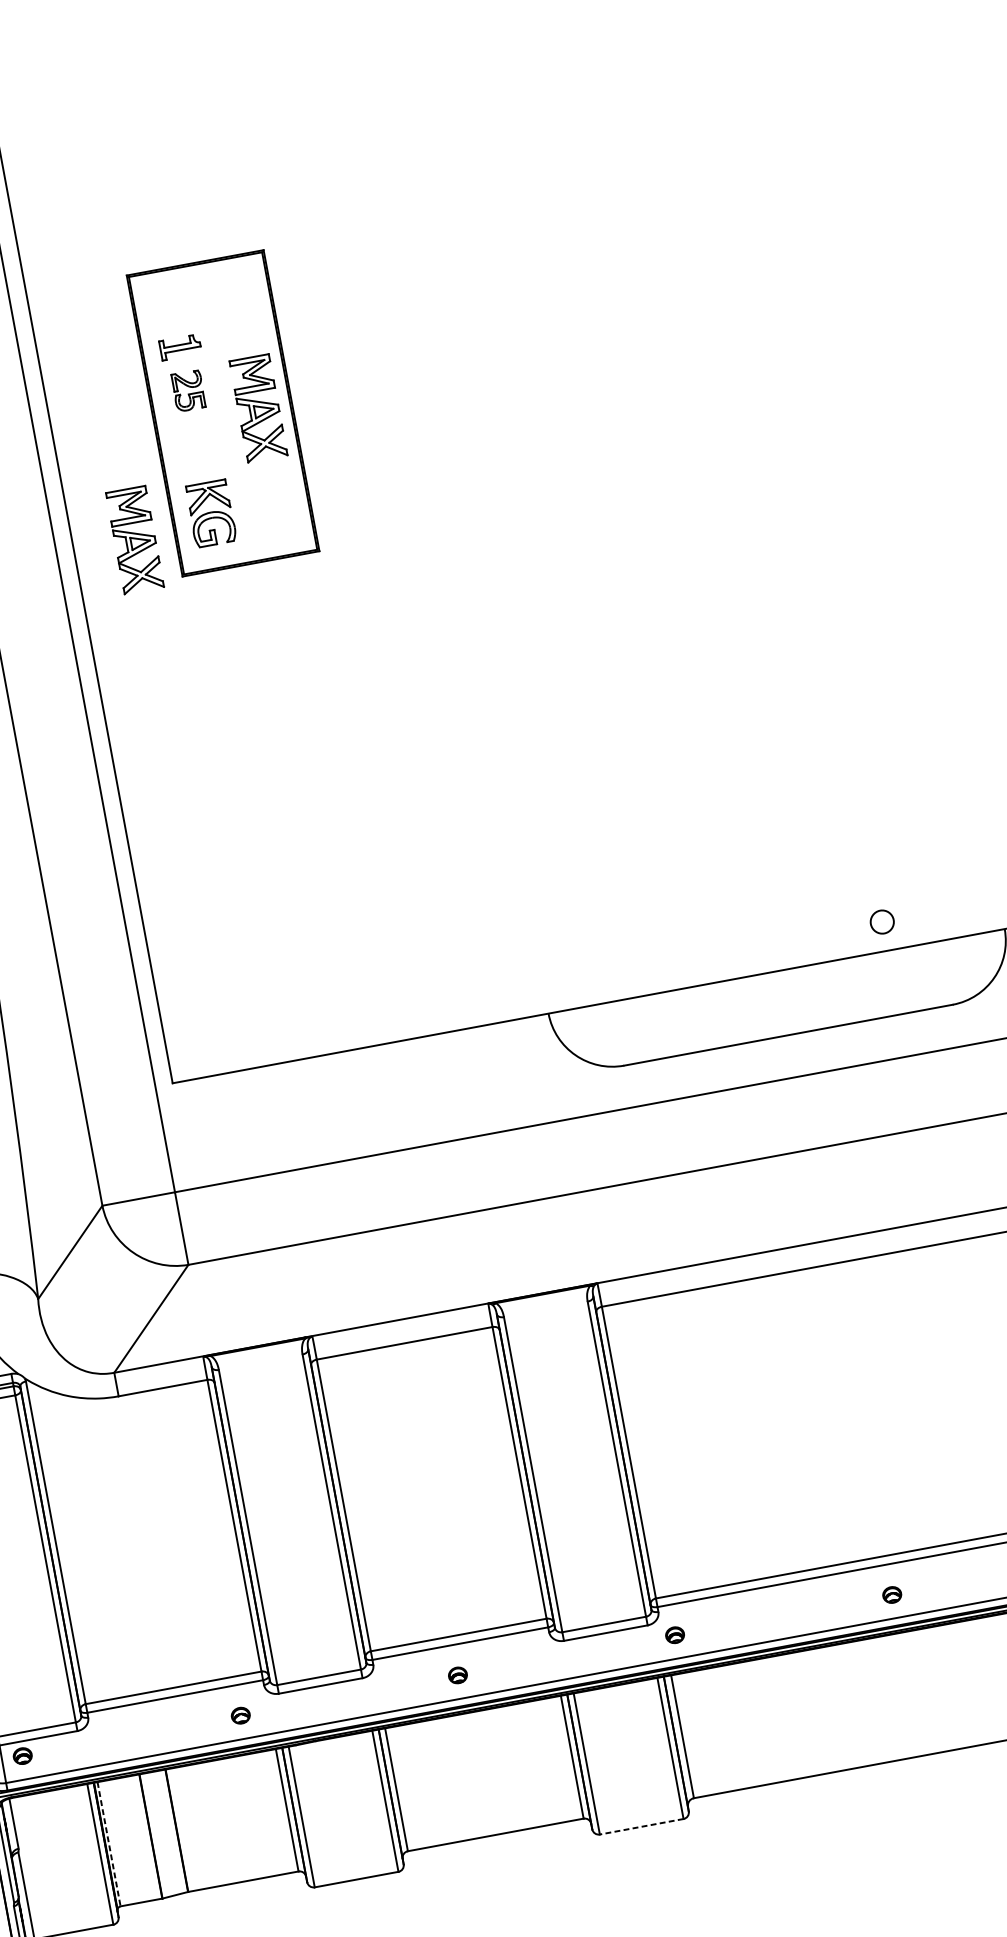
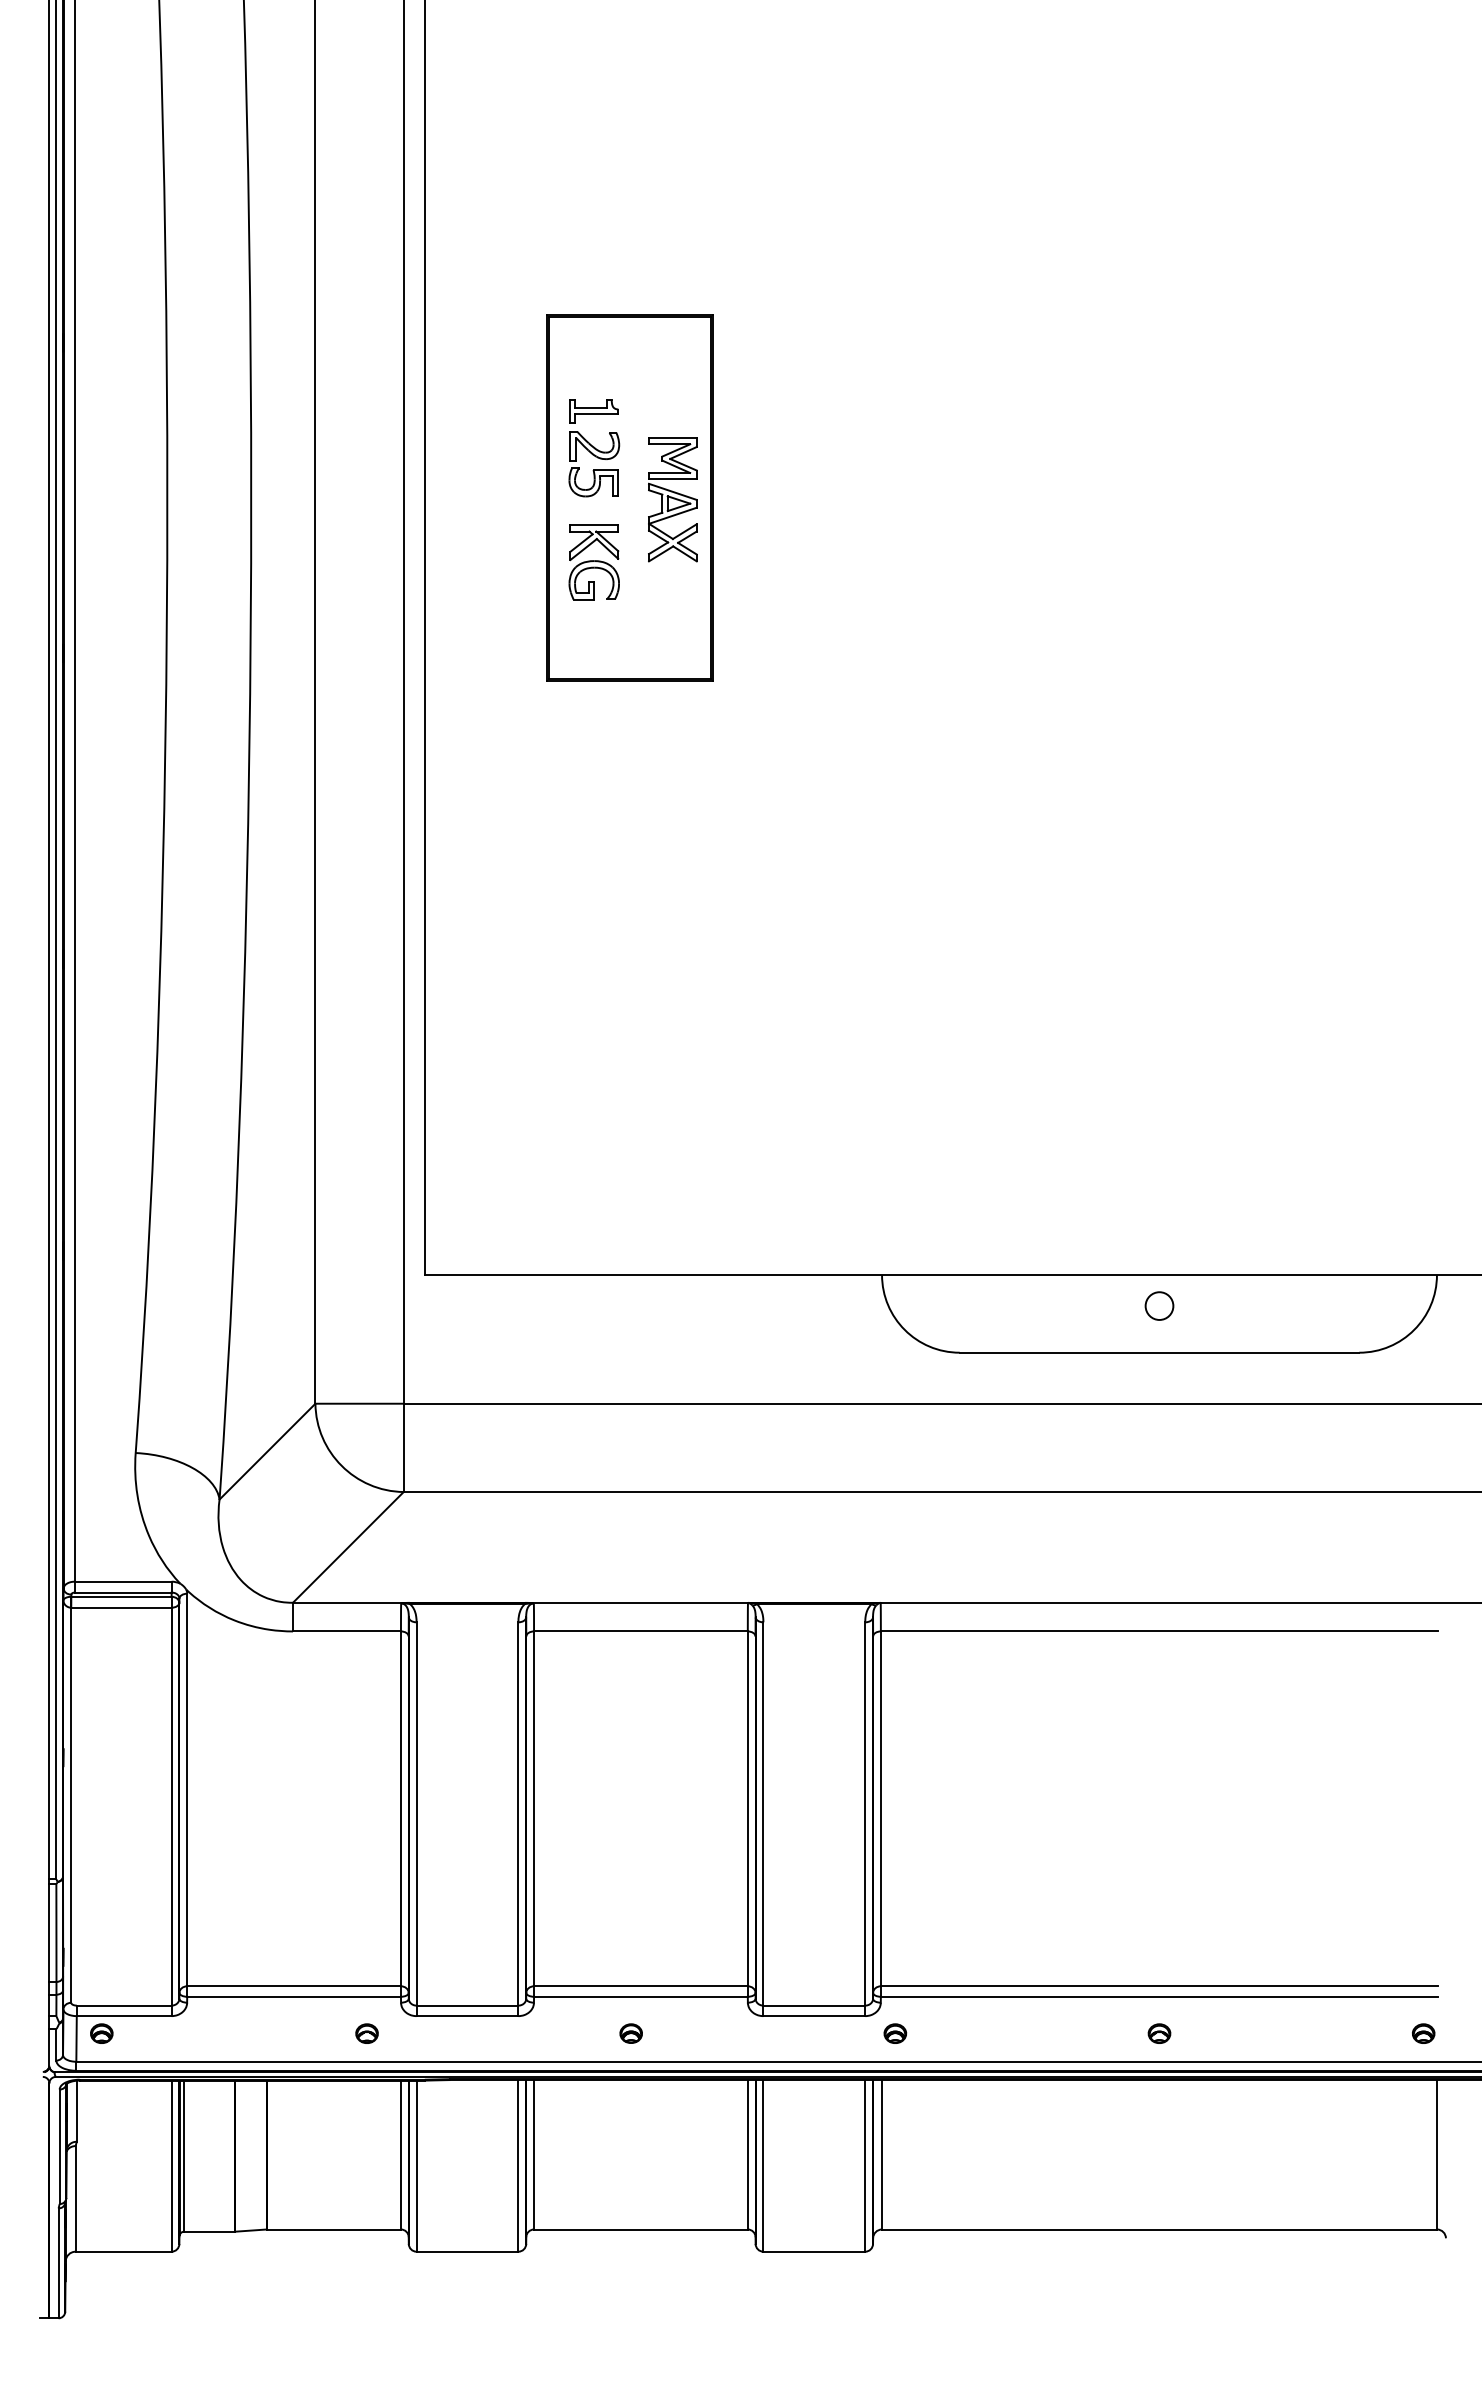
part: (188, 391) -> (594, 464), size x1.43
part: (210, 513) -> (593, 562), moved
part: (134, 539) -> (498, 627), removed
circle: (882, 921) -> (1159, 1305), moved
line: (641, 1826) -> (814, 2251), dashed -> solid
line: (109, 1844) -> (184, 2156), dashed -> solid

